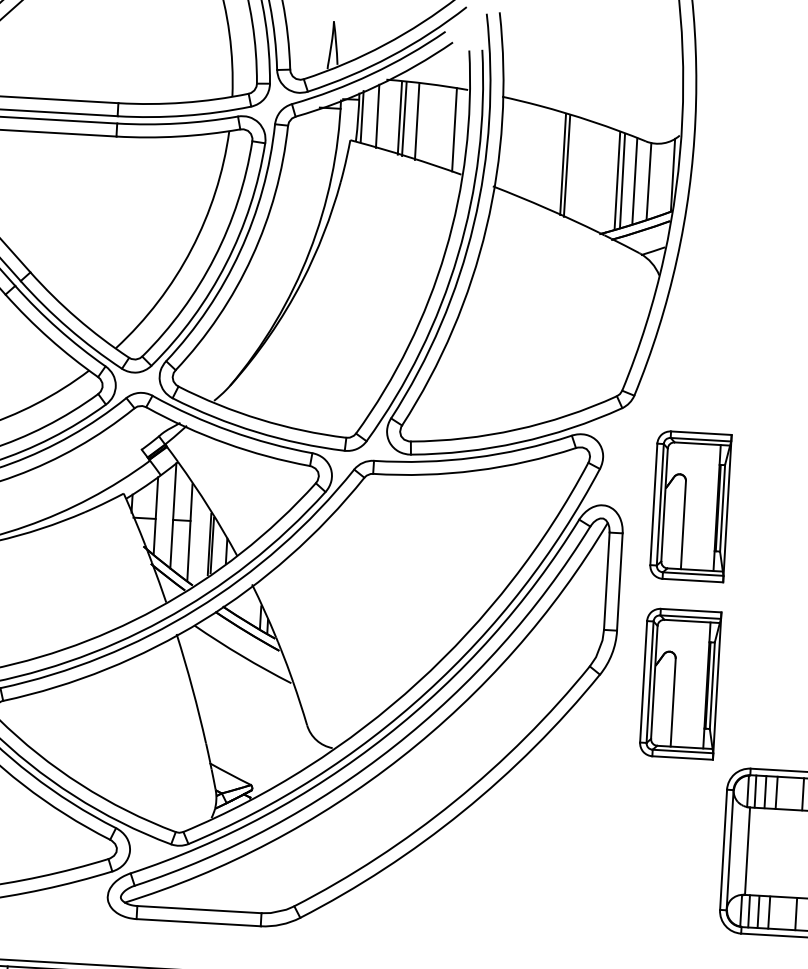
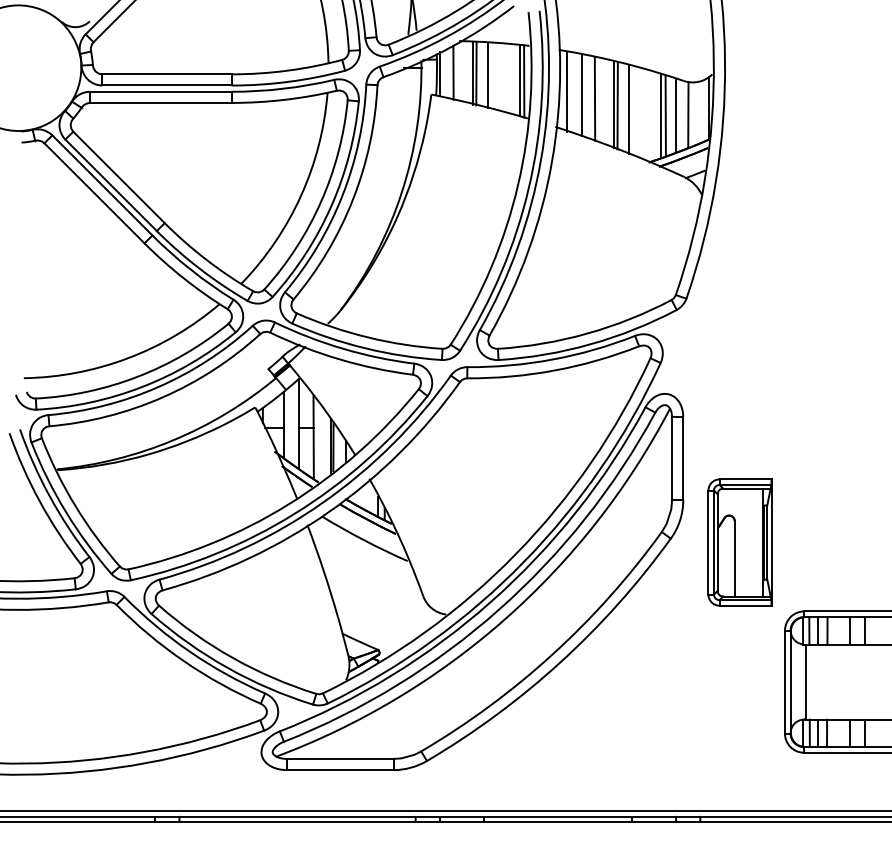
line: (459, 131) -> (524, 81), added
line: (509, 145) -> (567, 91), added
line: (525, 151) -> (581, 95), added
line: (540, 155) -> (594, 98), added
line: (580, 171) -> (629, 109), added
part: (690, 506) -> (739, 390), removed

